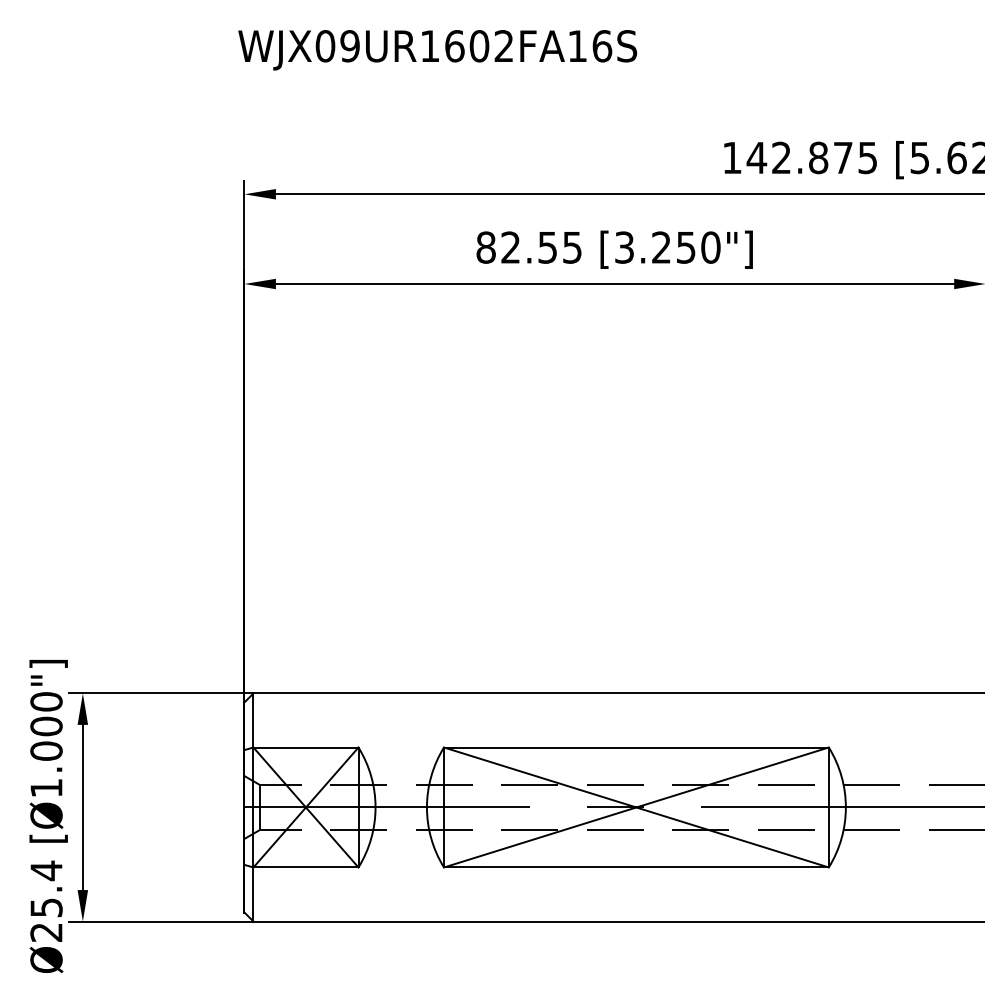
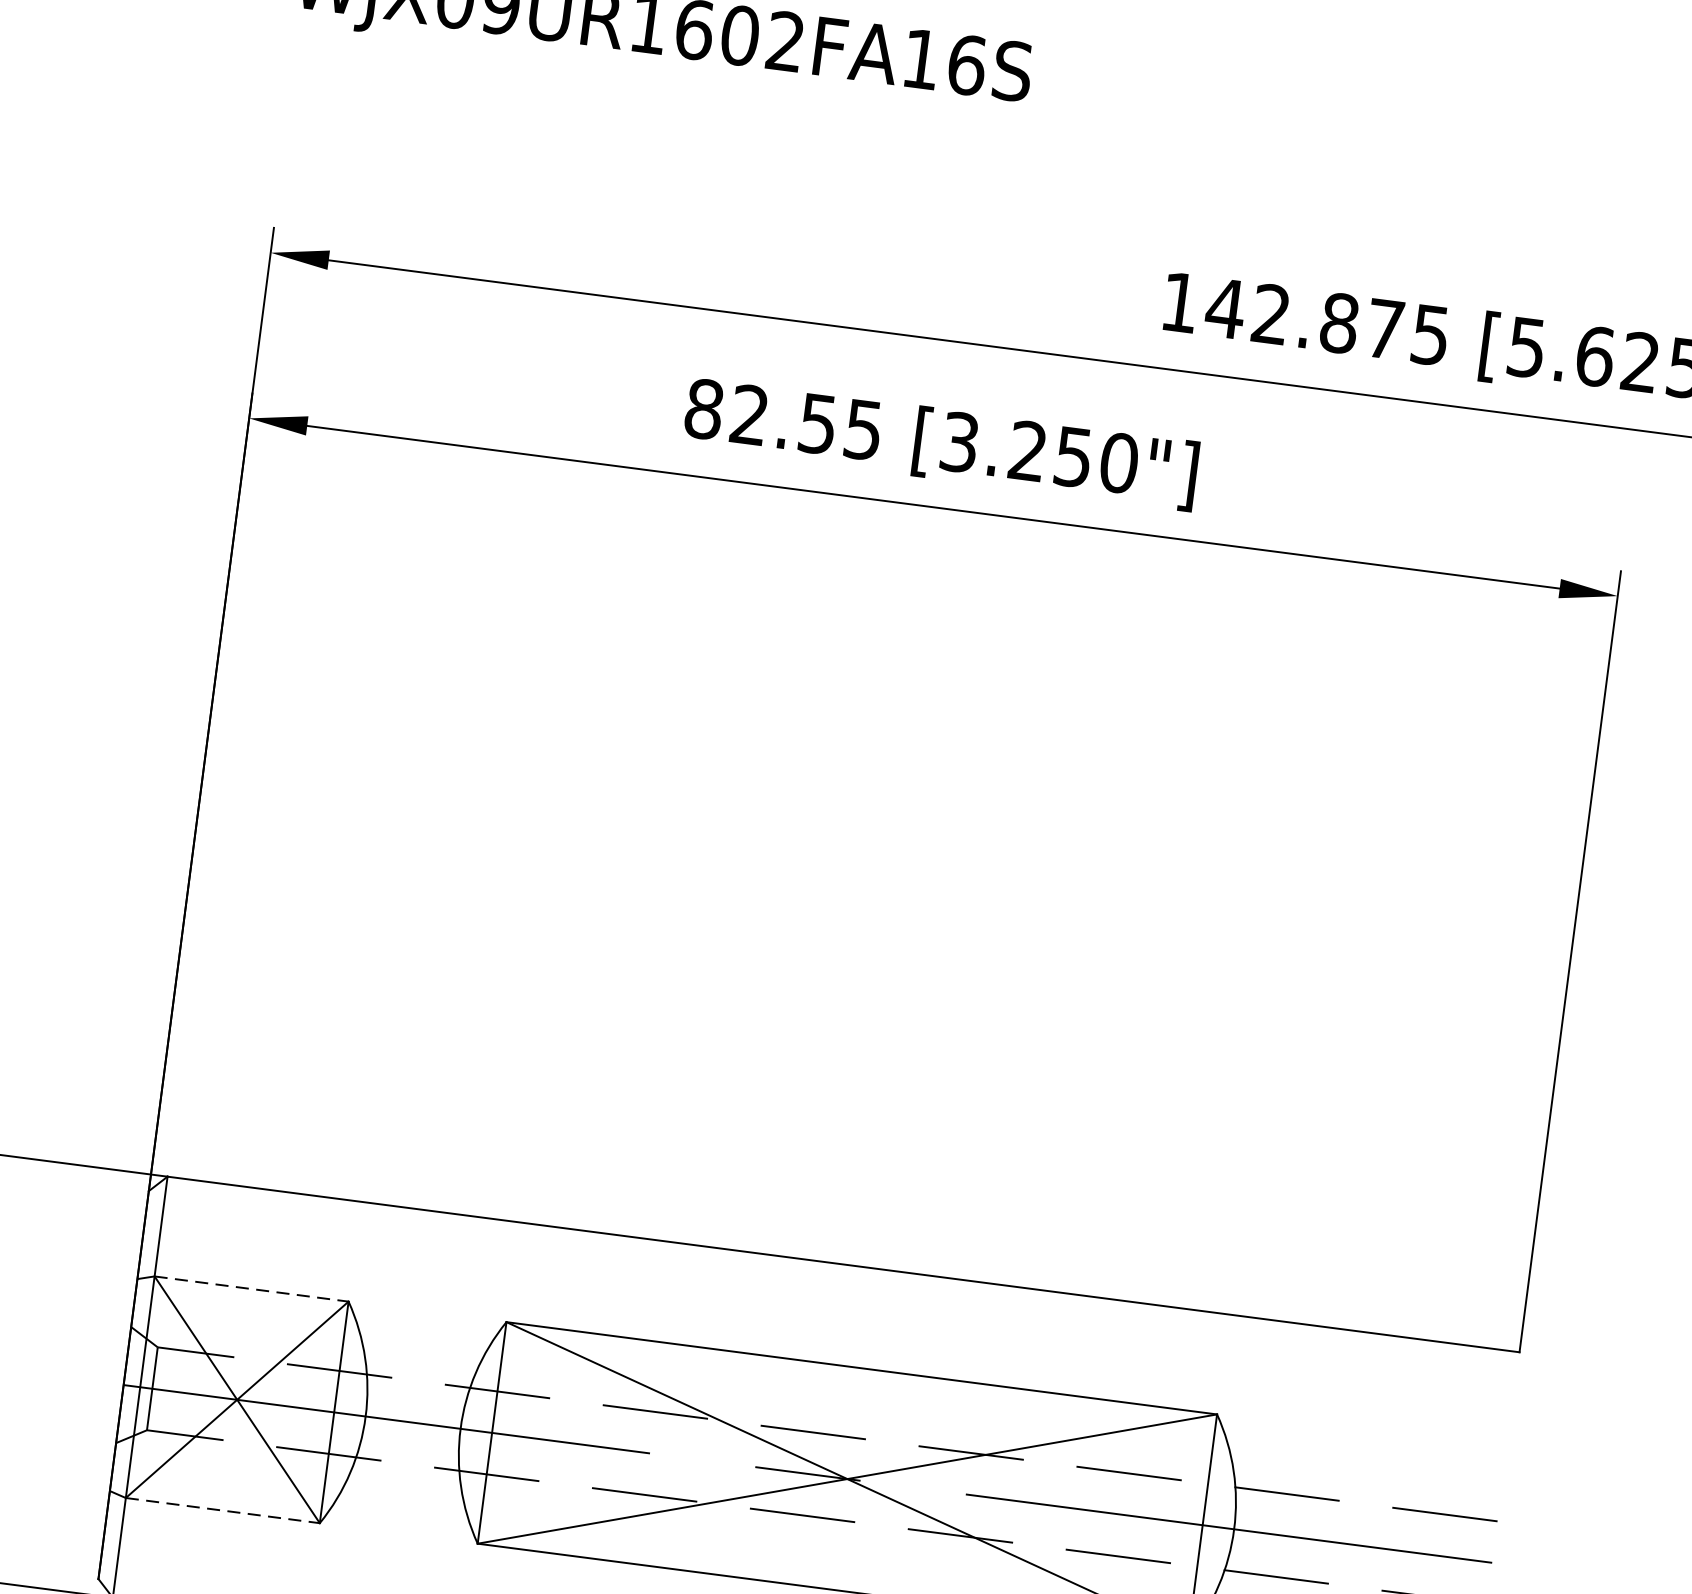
line: (305, 747) -> (250, 1288), solid -> dashed
line: (305, 867) -> (221, 1510), solid -> dashed

